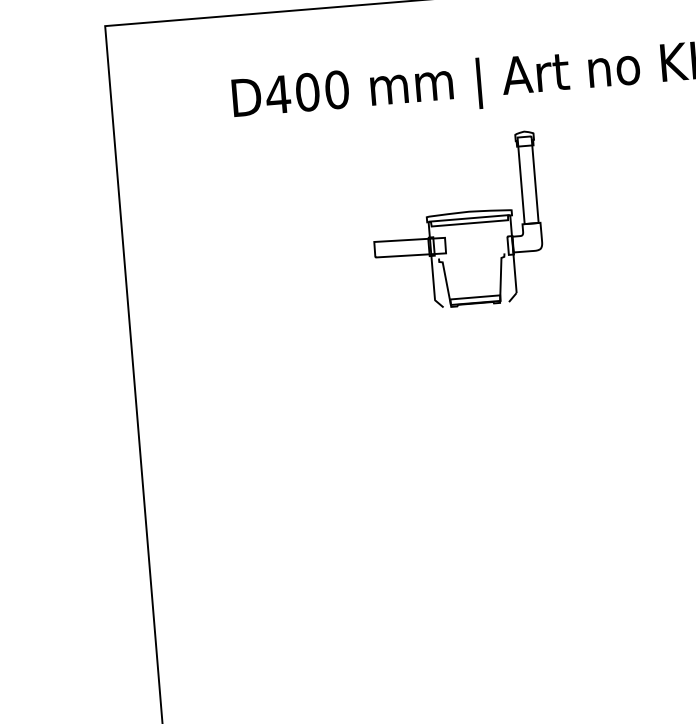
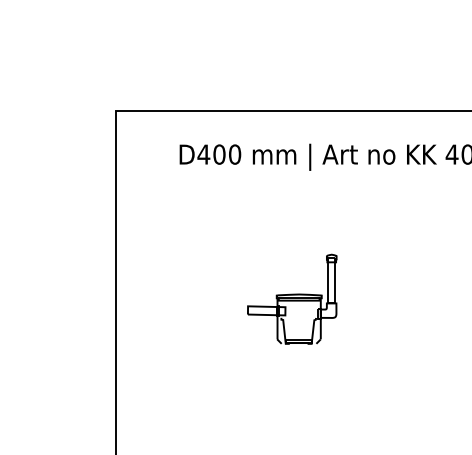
part: (456, 220) -> (292, 298), moved

